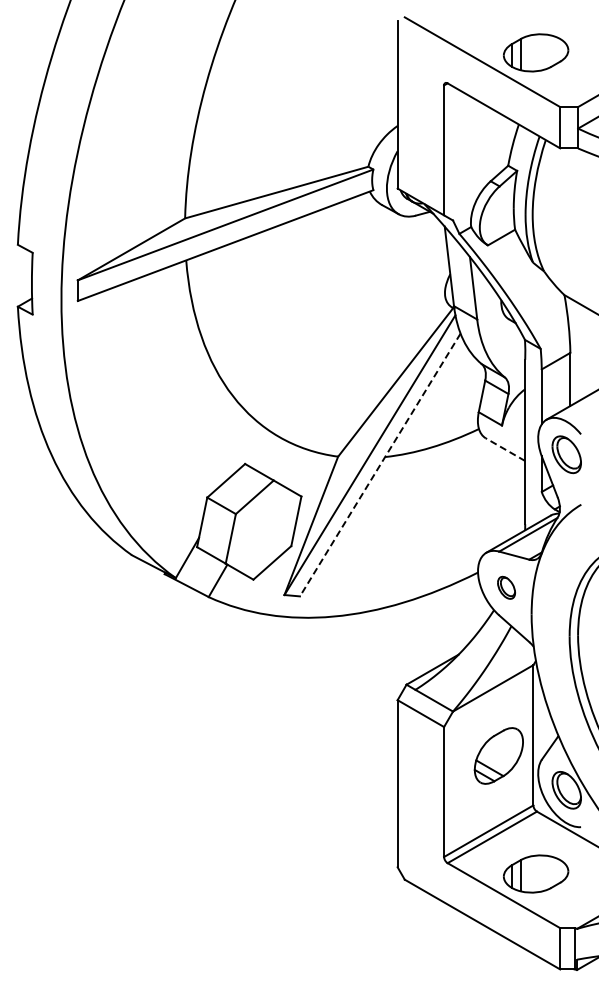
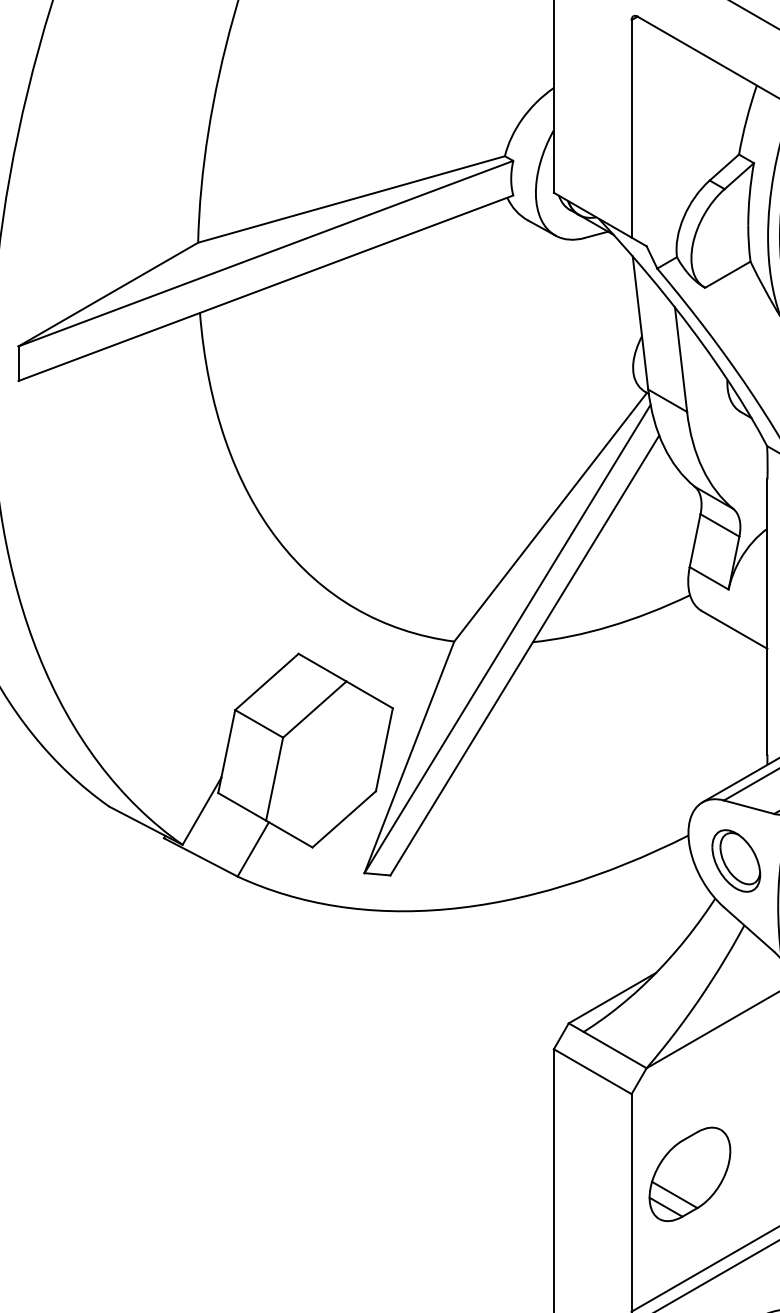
line: (505, 449) -> (734, 629), dashed -> solid
line: (380, 465) -> (525, 656), dashed -> solid
part: (506, 587) -> (736, 860), size x1.67
part: (498, 755) -> (689, 1173), moved

